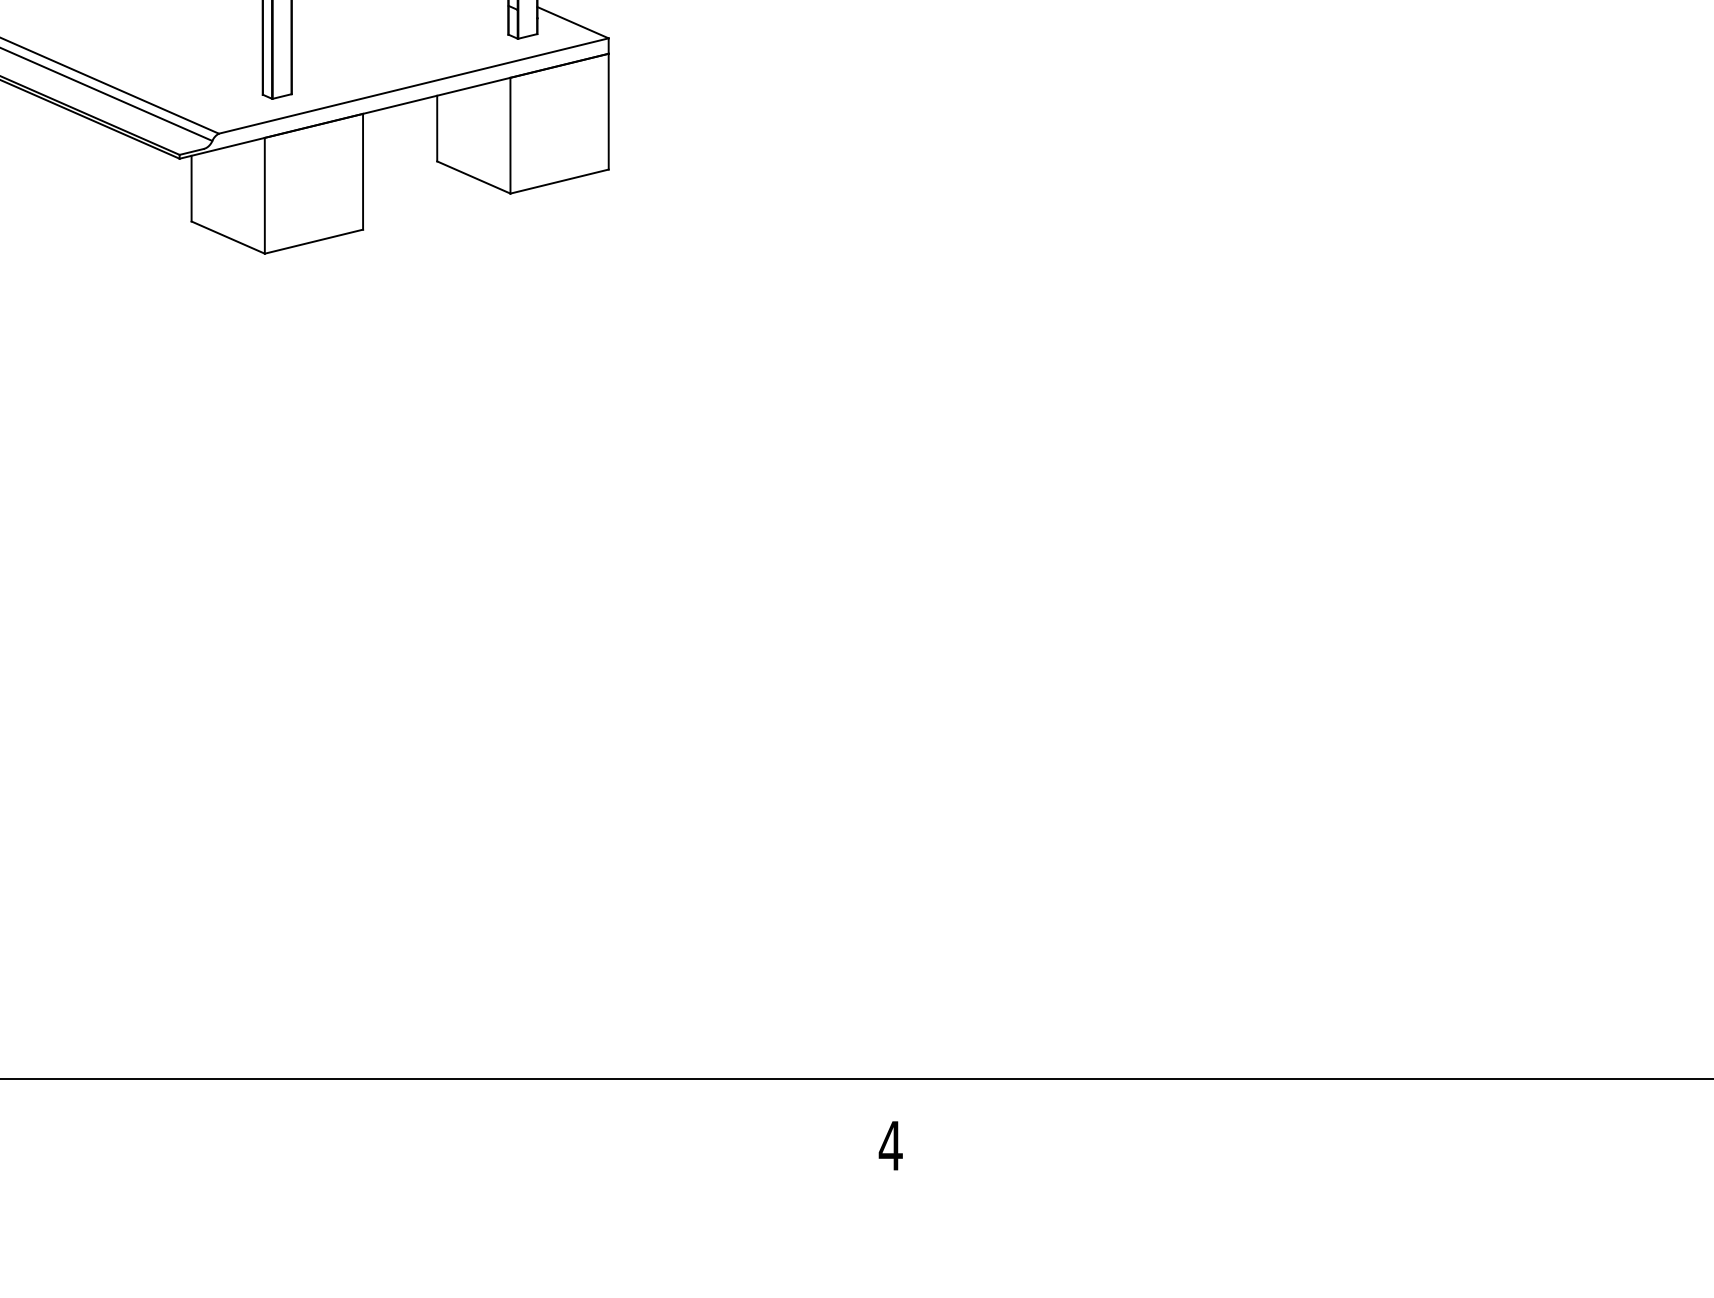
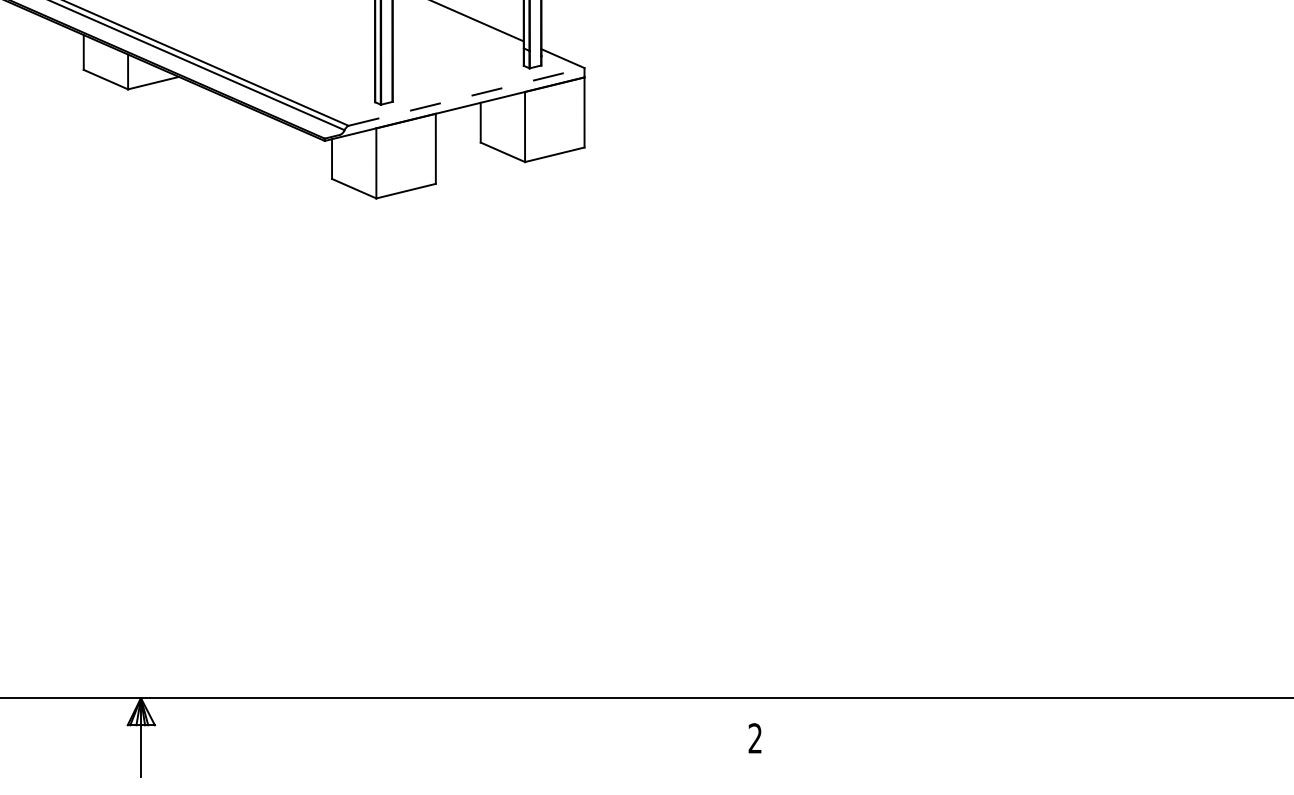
line: (415, 85) -> (467, 96), solid -> dashed
text: (891, 1145) -> (755, 738), 4 -> 2

